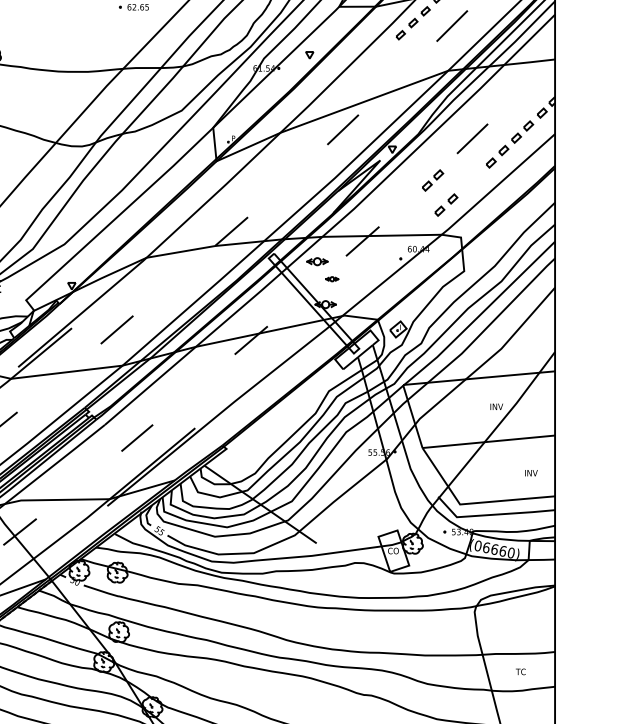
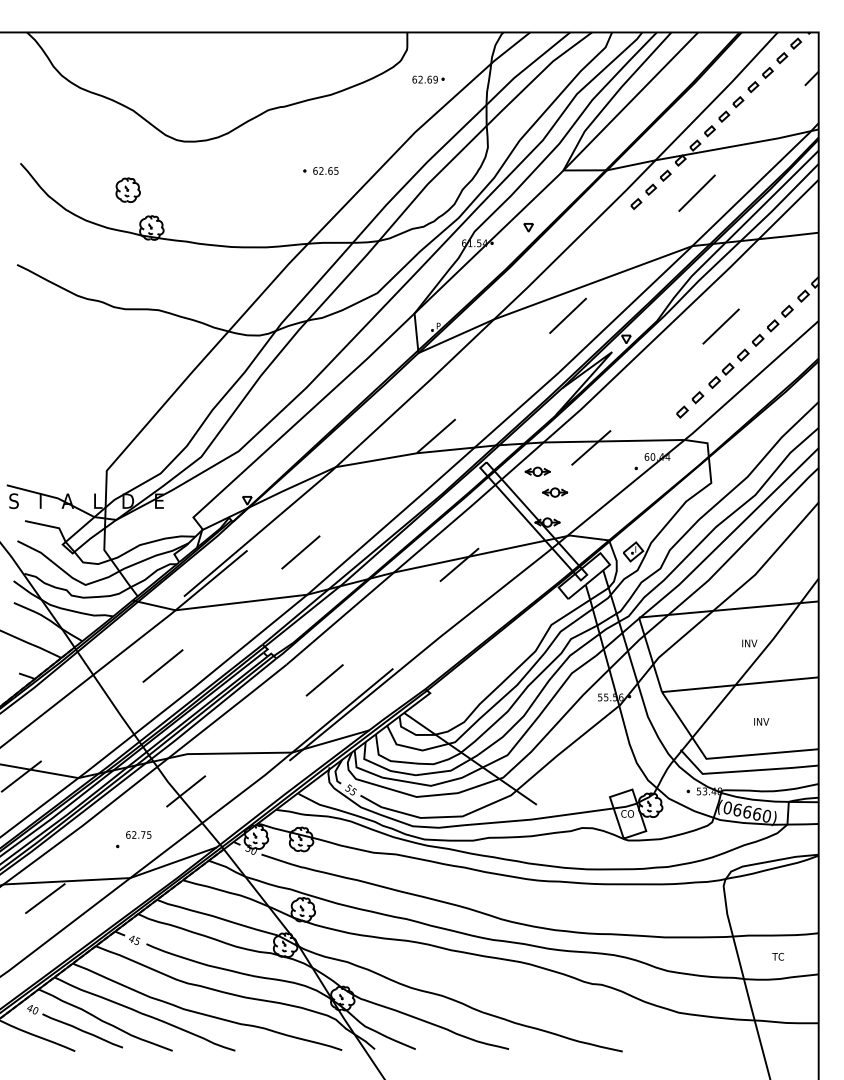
part: (433, 180) -> (721, 375), moved
part: (332, 279) -> (555, 492), size x1.67
text: (531, 472) -> (761, 721), moved

